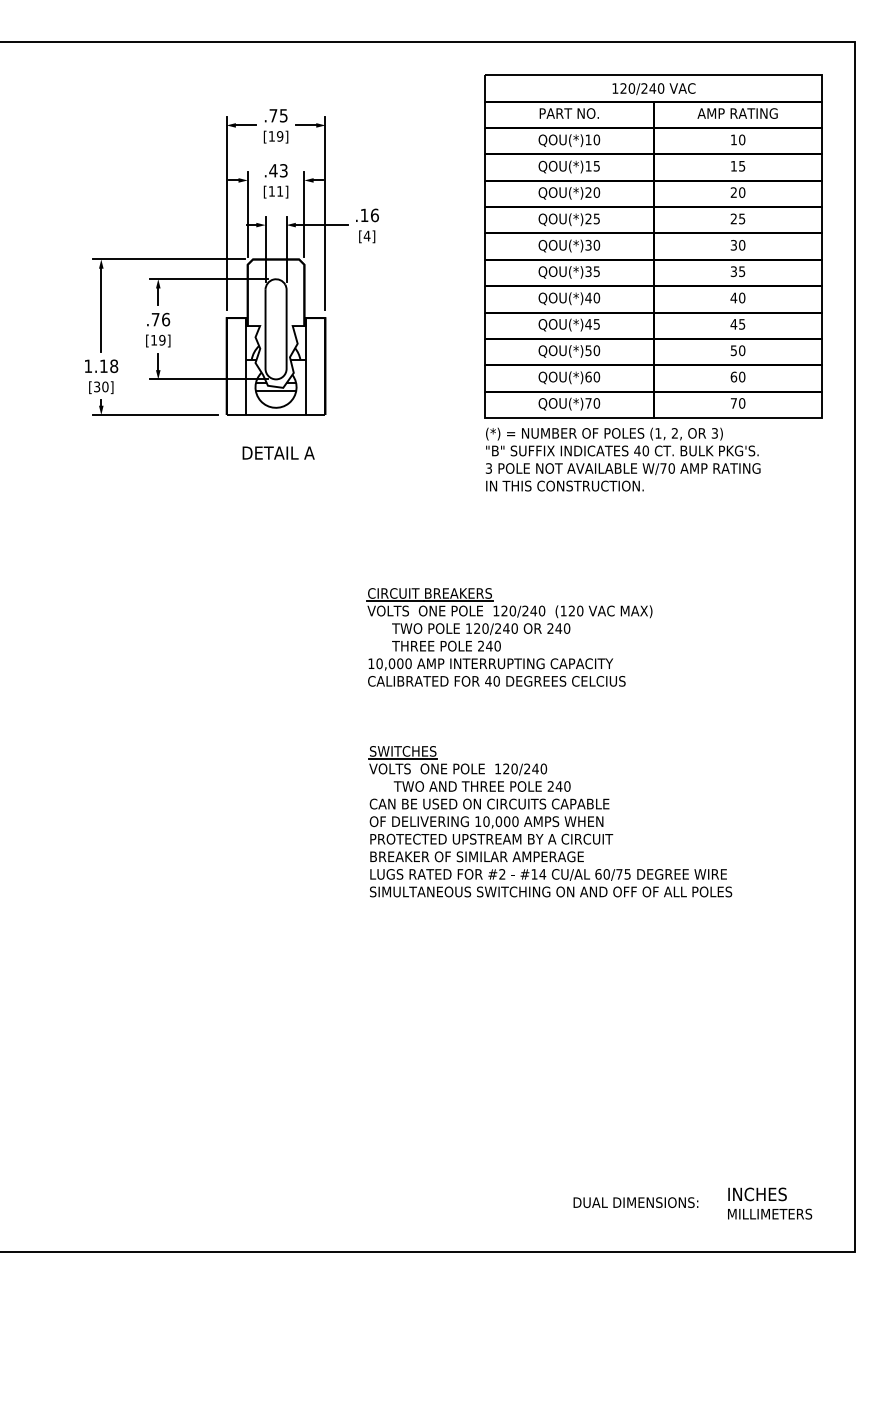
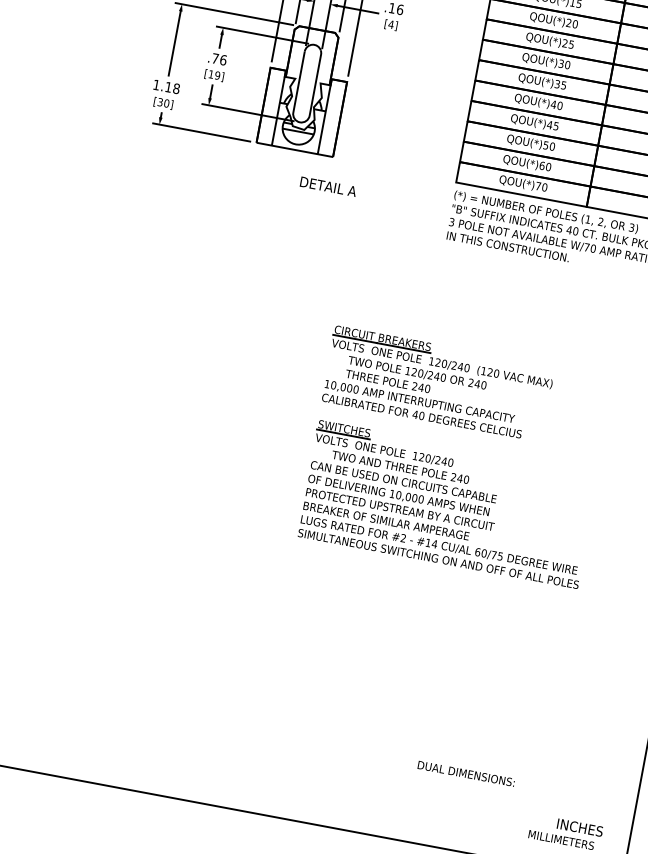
text: (278, 452) -> (328, 186), moved
part: (509, 637) -> (438, 383), moved
text: (757, 1194) -> (580, 827), moved
text: (635, 1202) -> (466, 773), moved

